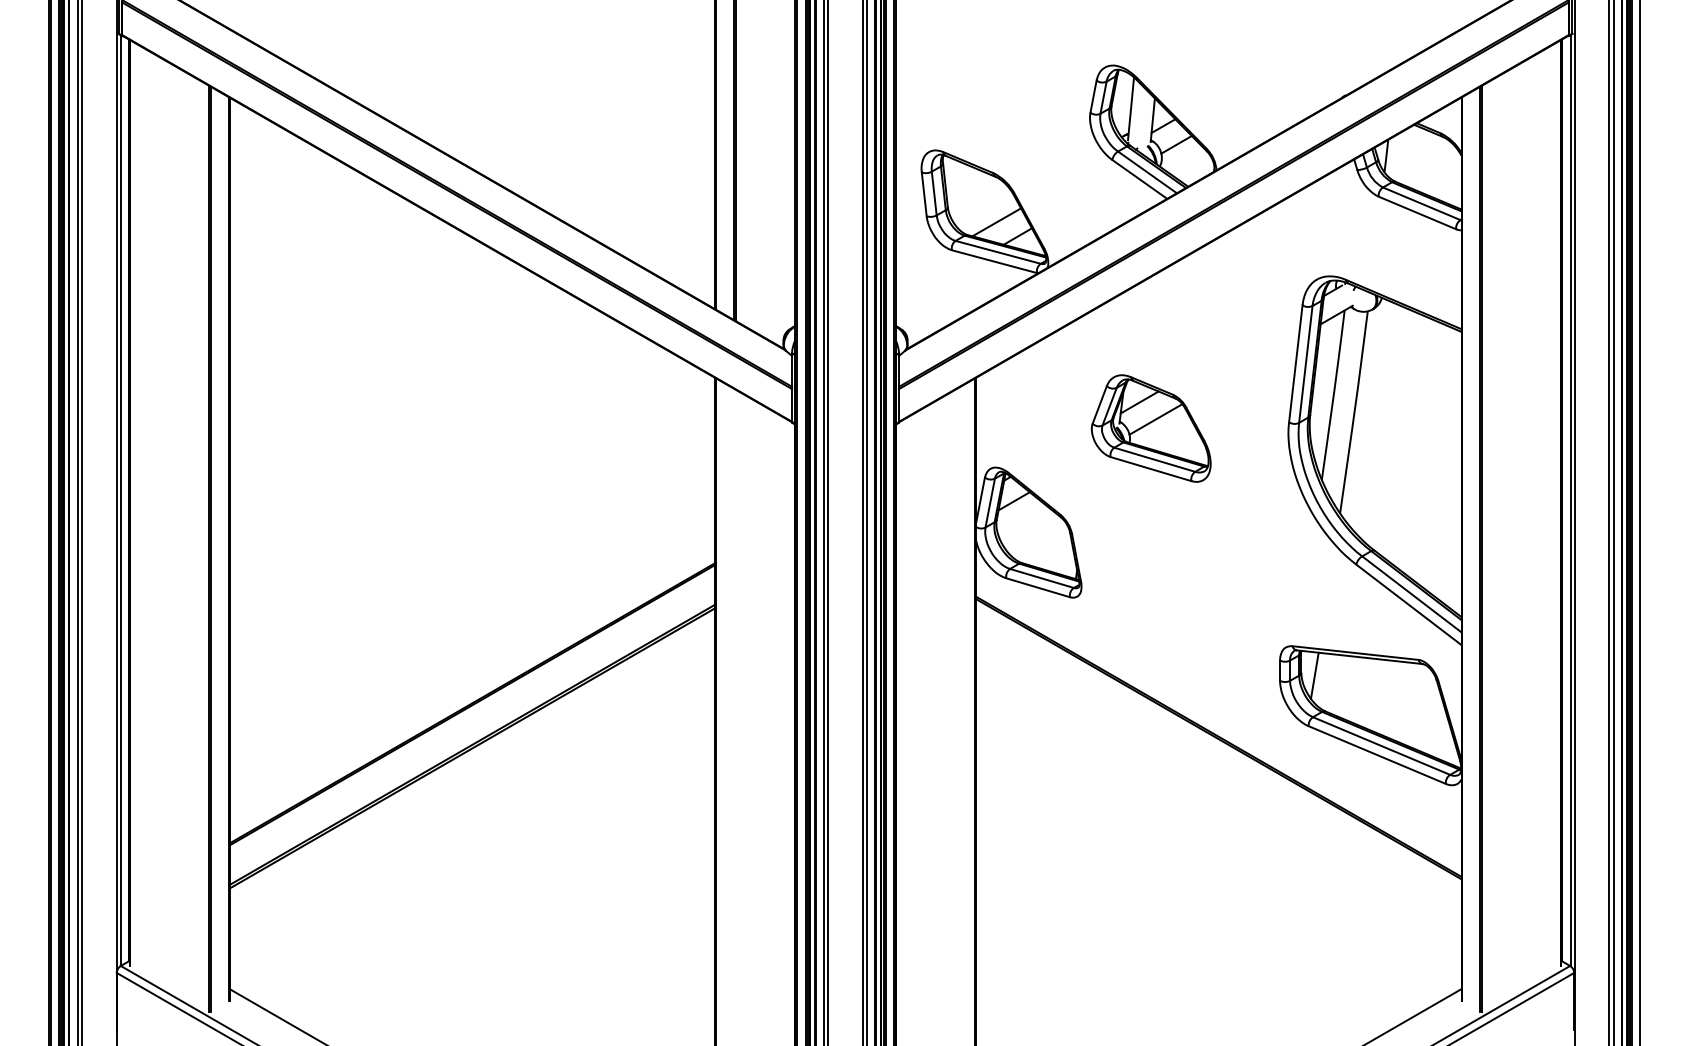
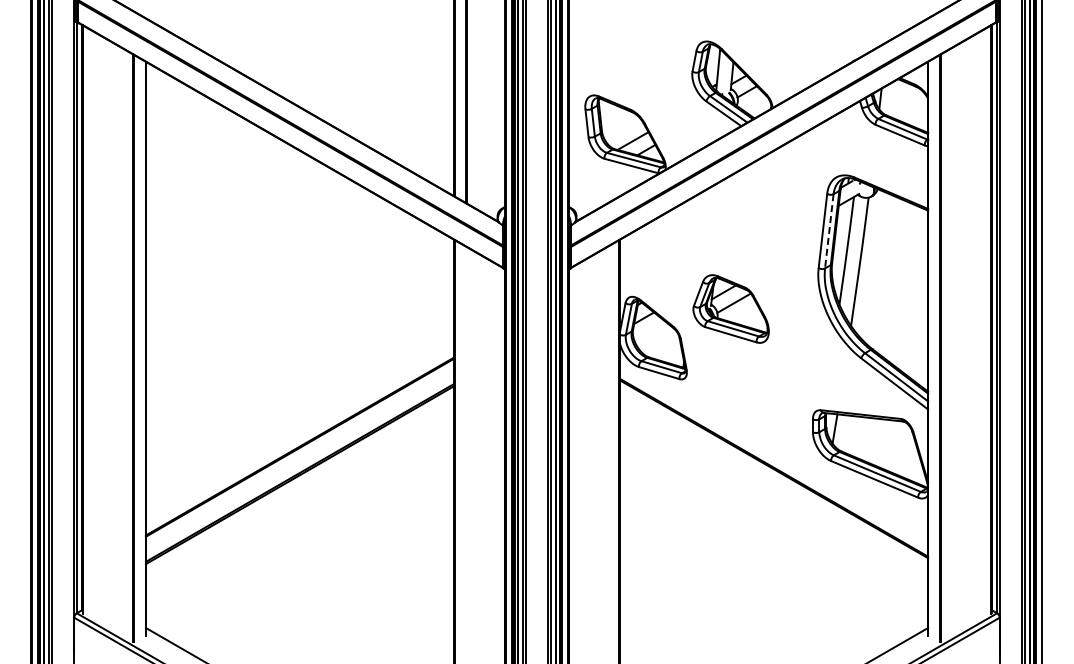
line: (1306, 364) -> (829, 231), solid -> dashed
part: (1150, 427) -> (730, 308), moved

